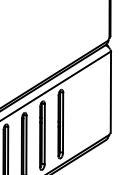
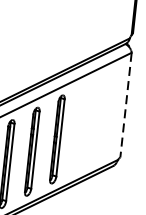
line: (110, 92) -> (125, 105), solid -> dashed

